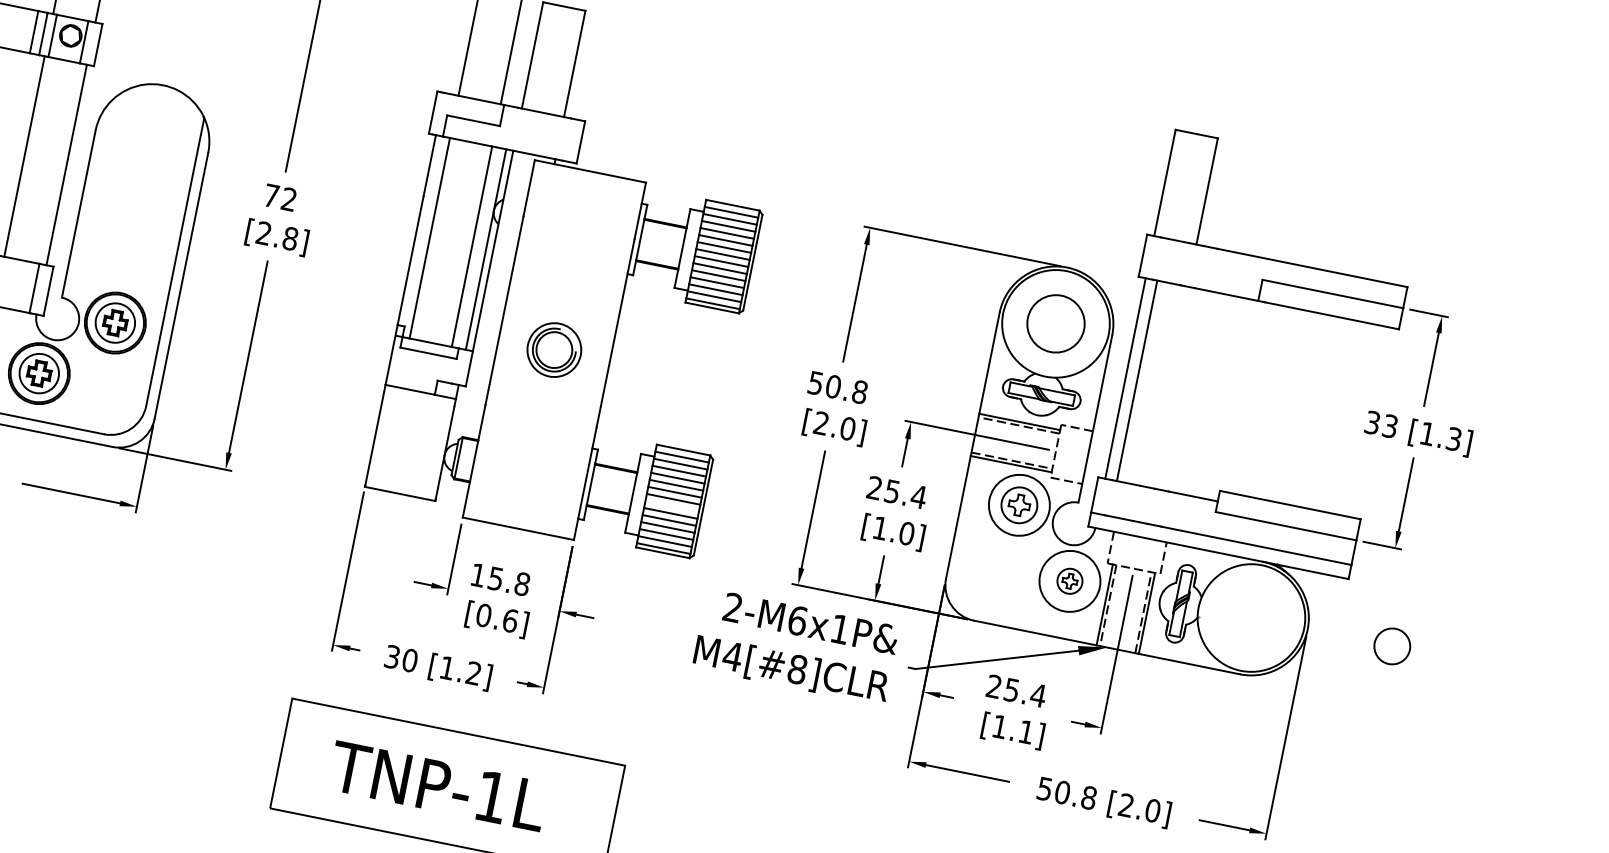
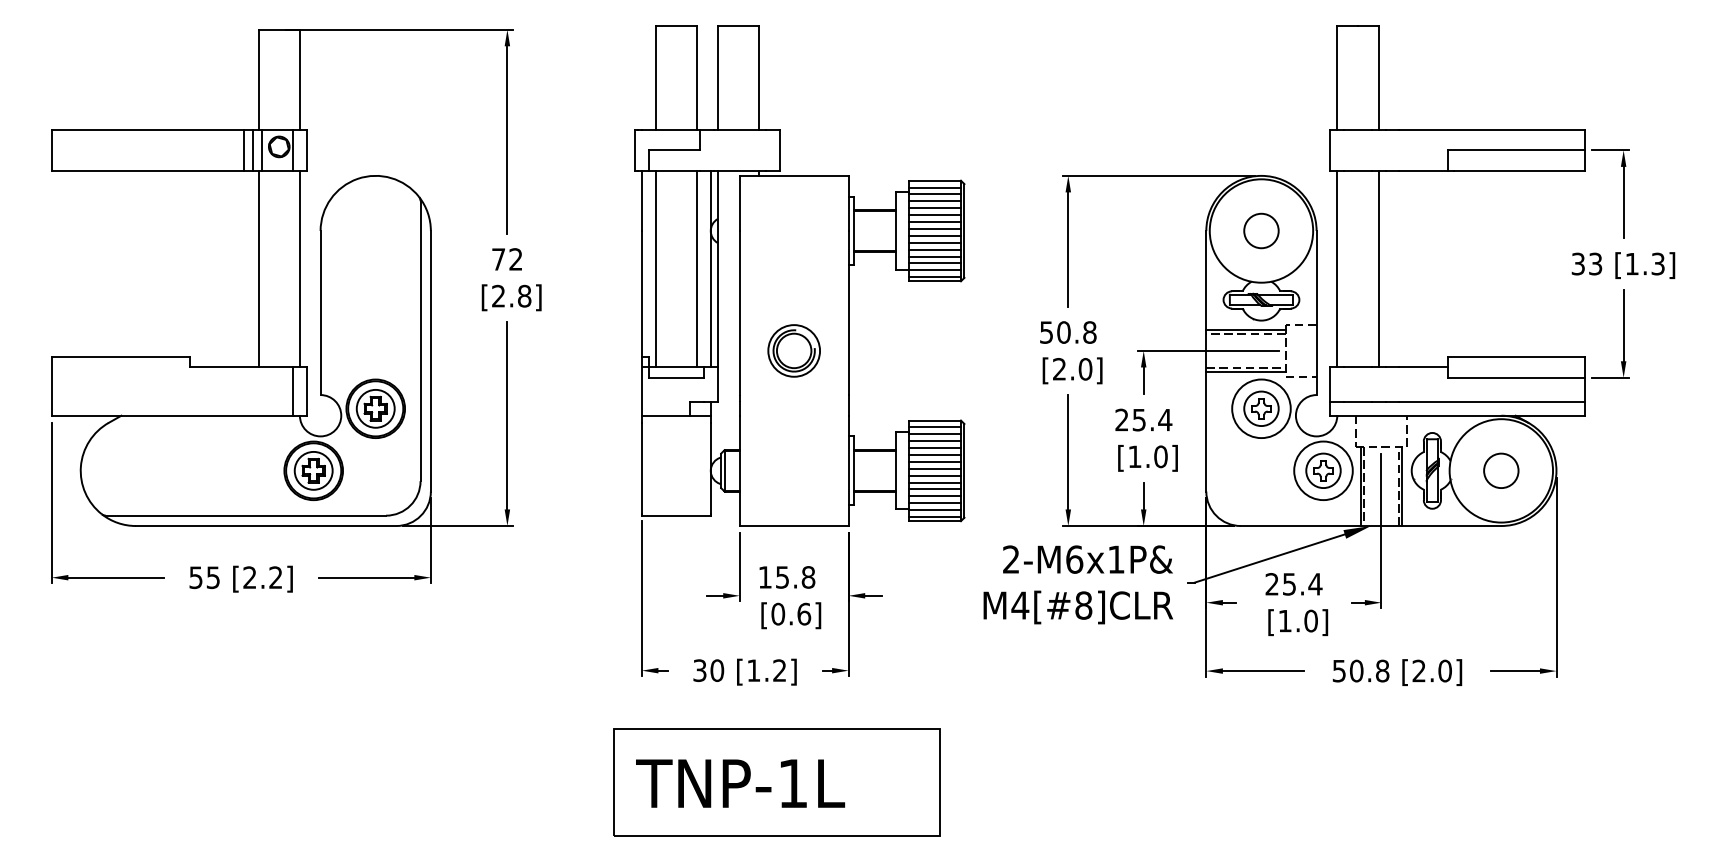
circle: (1056, 323) -> (1261, 230), size x0.62
line: (1136, 381) -> (1378, 269), moved
line: (671, 506) -> (934, 475), added
part: (1070, 581) -> (1323, 470), size x1.43
circle: (1392, 646) -> (1501, 470), moved
text: (1025, 731) -> (1310, 620), [1.1] -> [1.0]
text: (438, 786) -> (740, 783), moved

